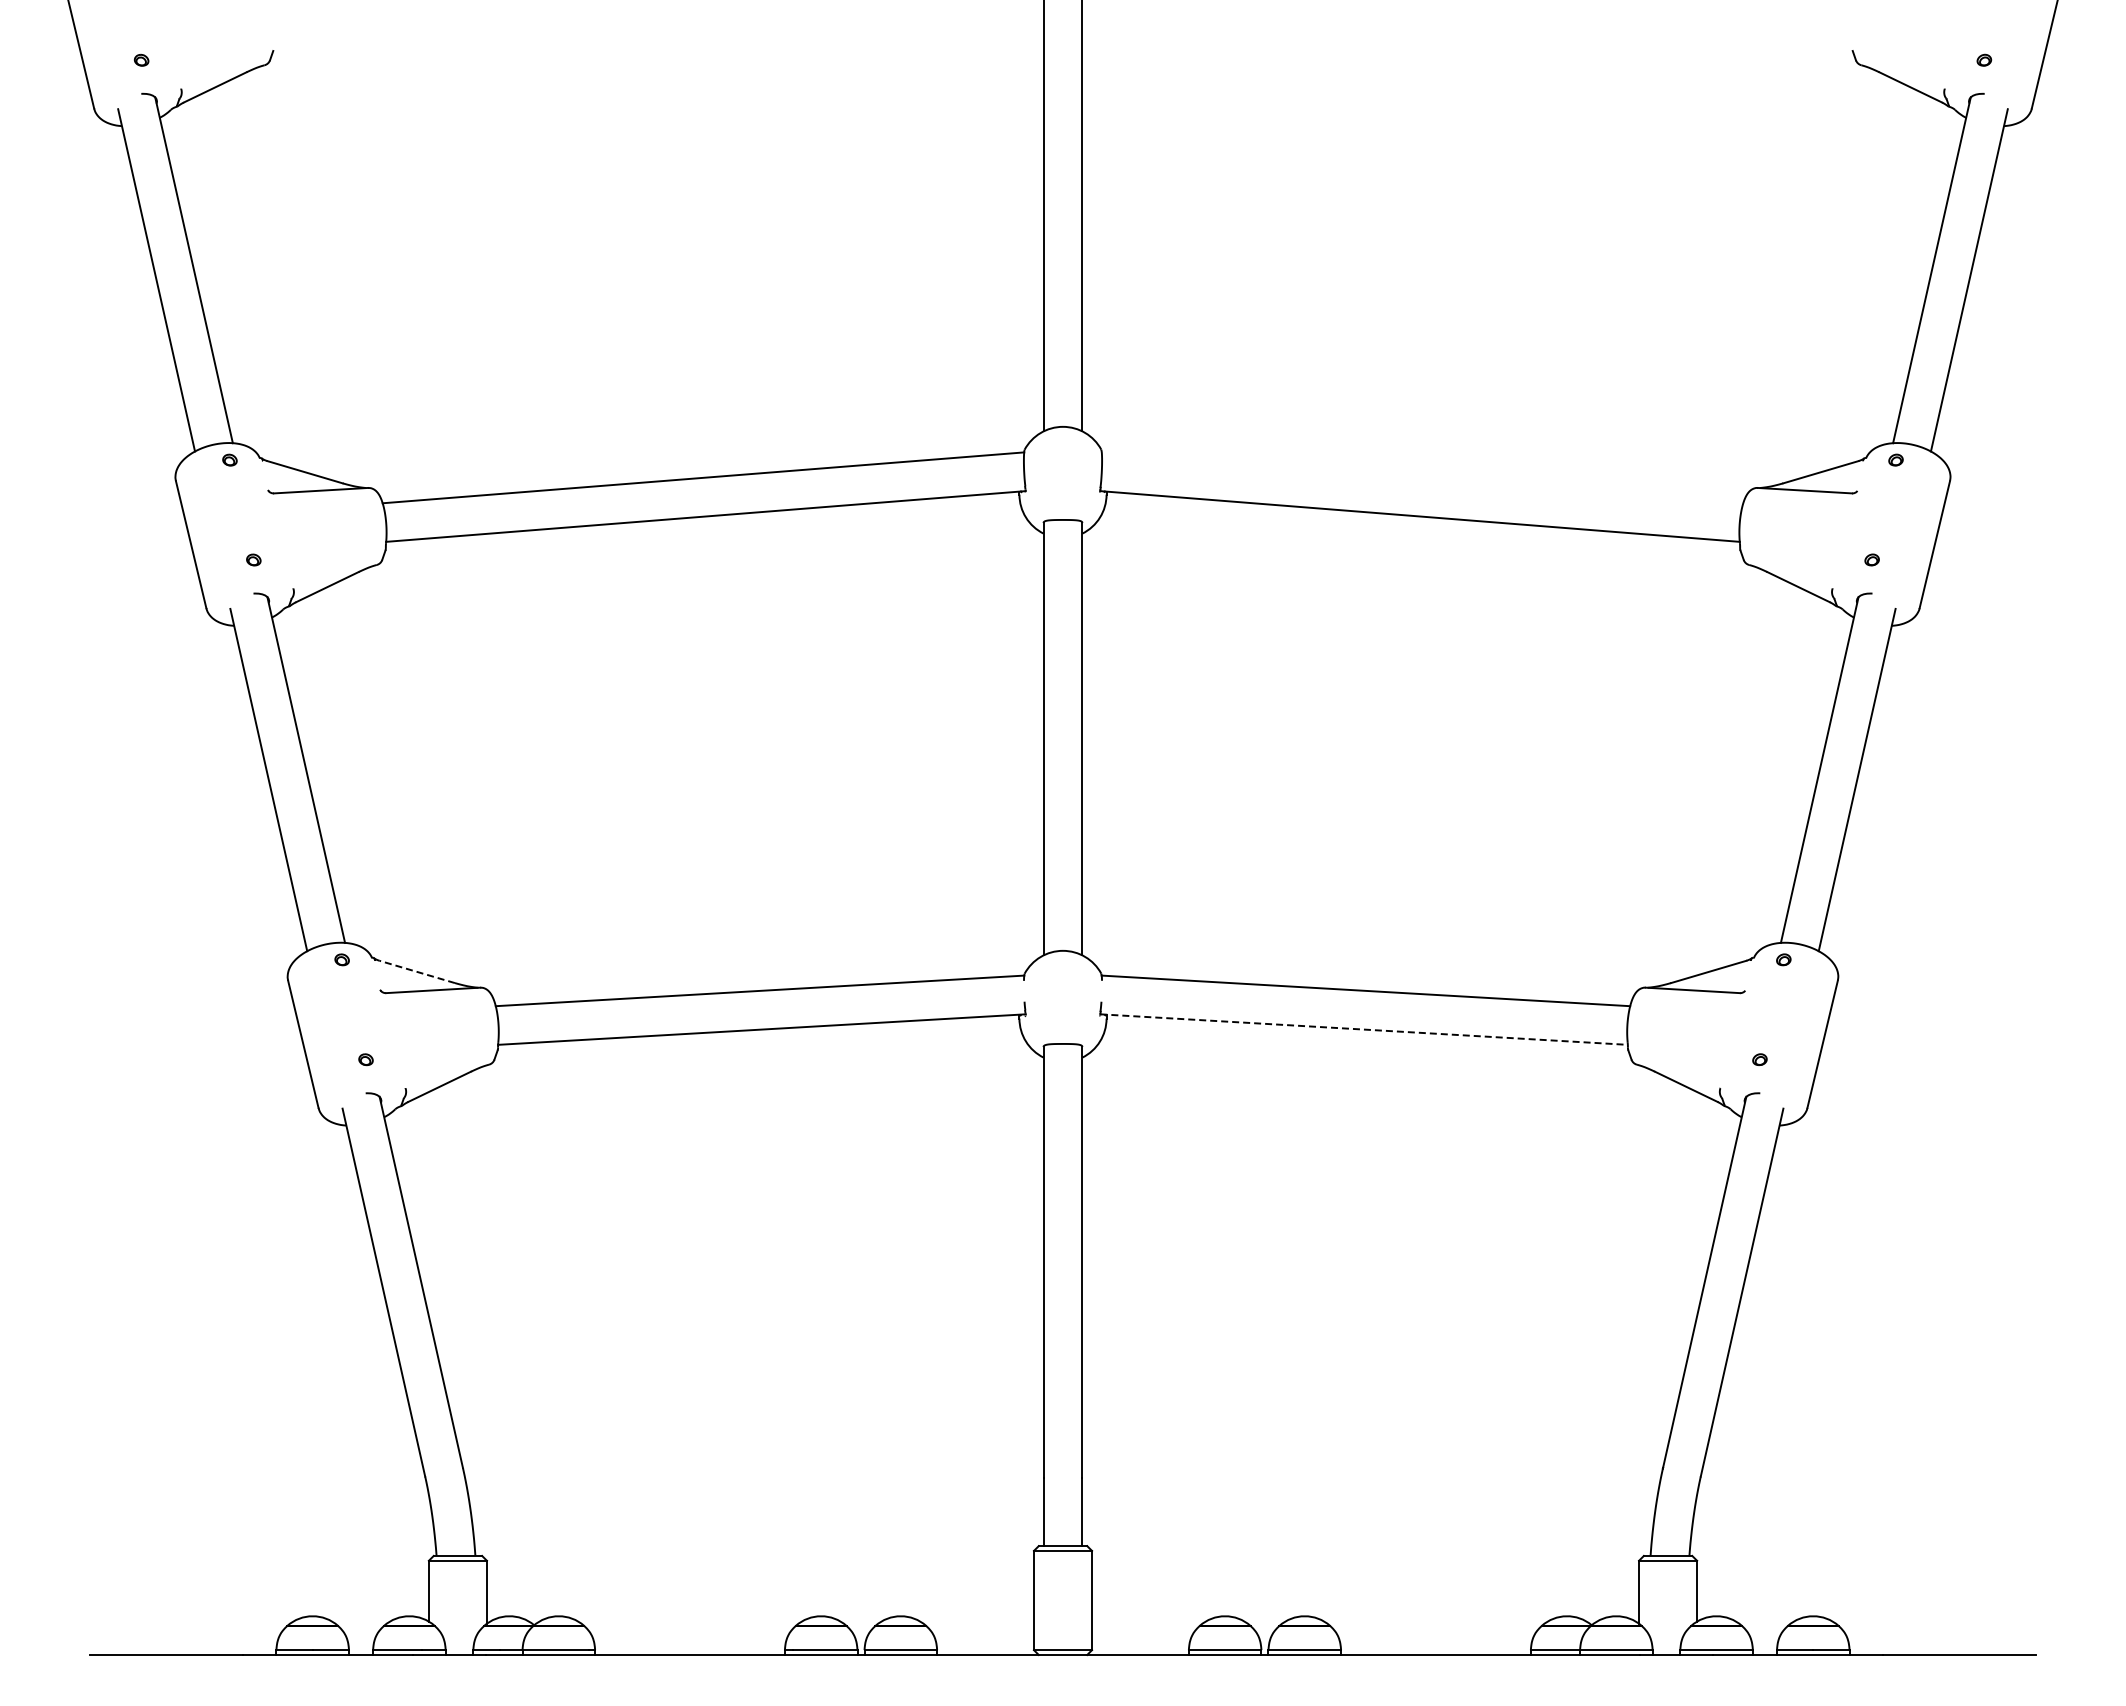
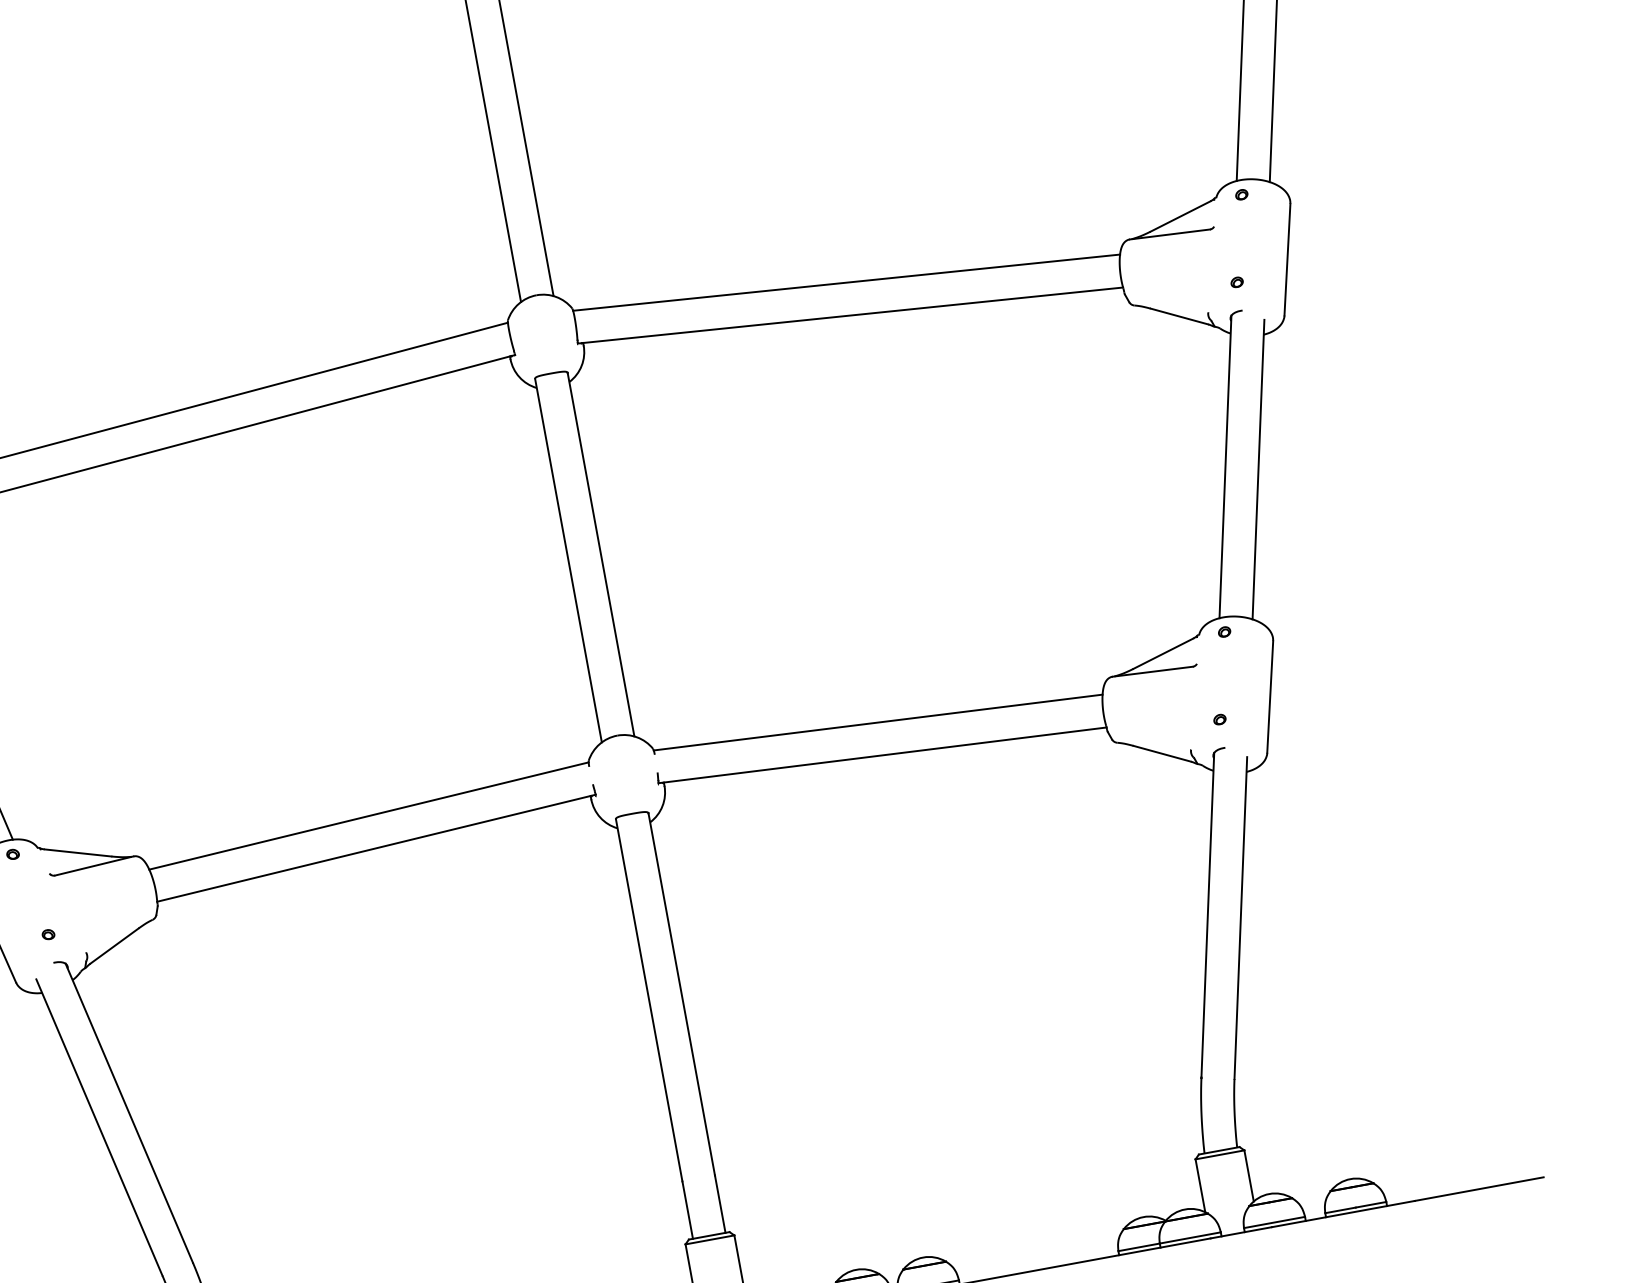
line: (1422, 477) -> (846, 282), added
line: (416, 971) -> (77, 852), dashed -> solid
line: (1364, 1029) -> (882, 755), dashed -> solid

